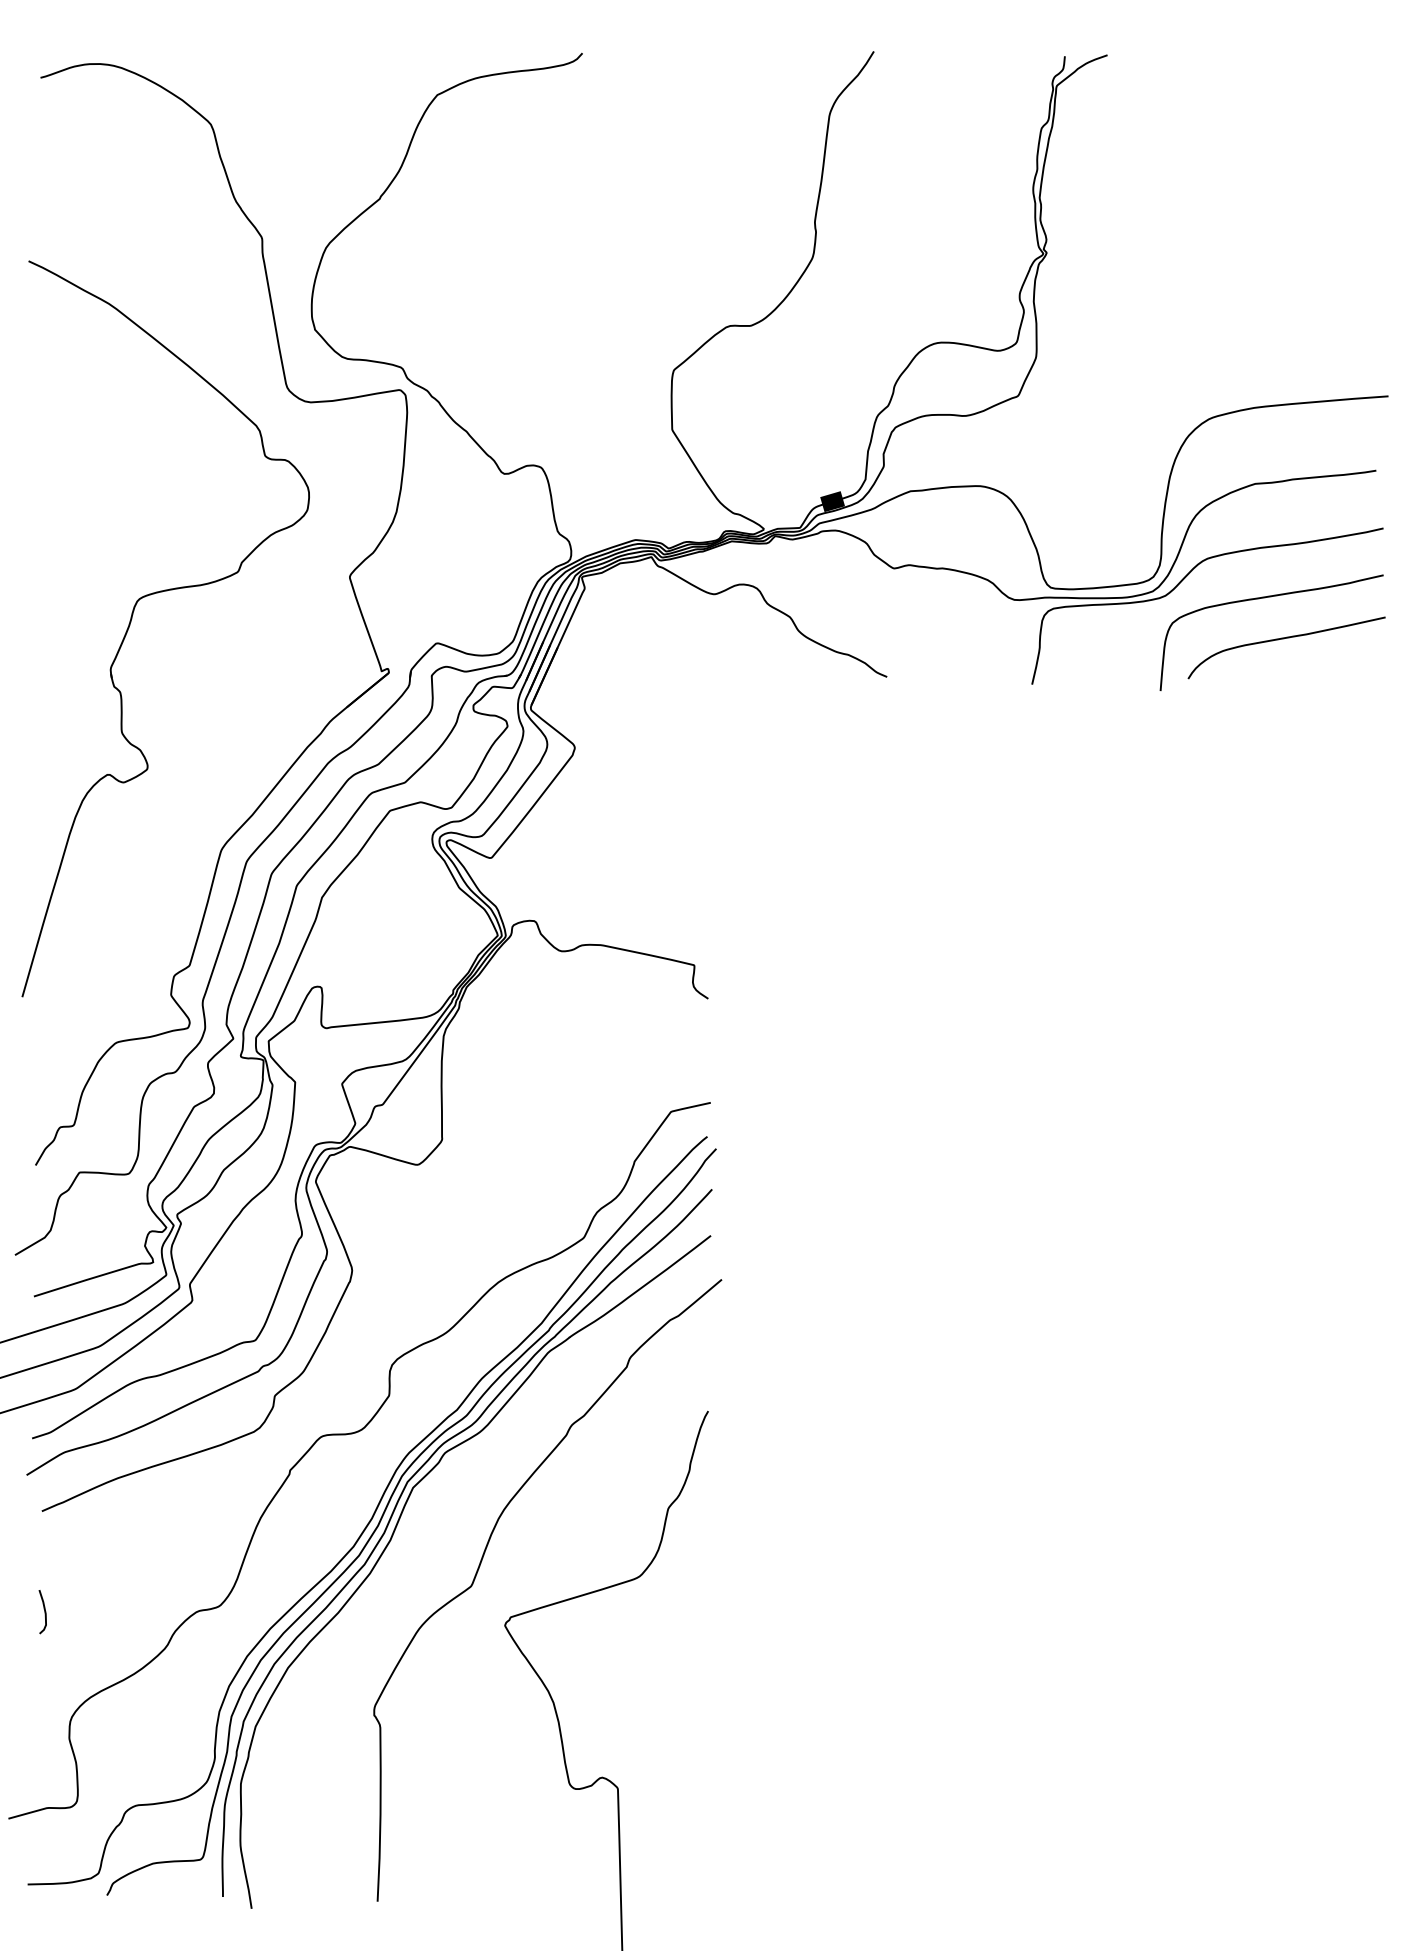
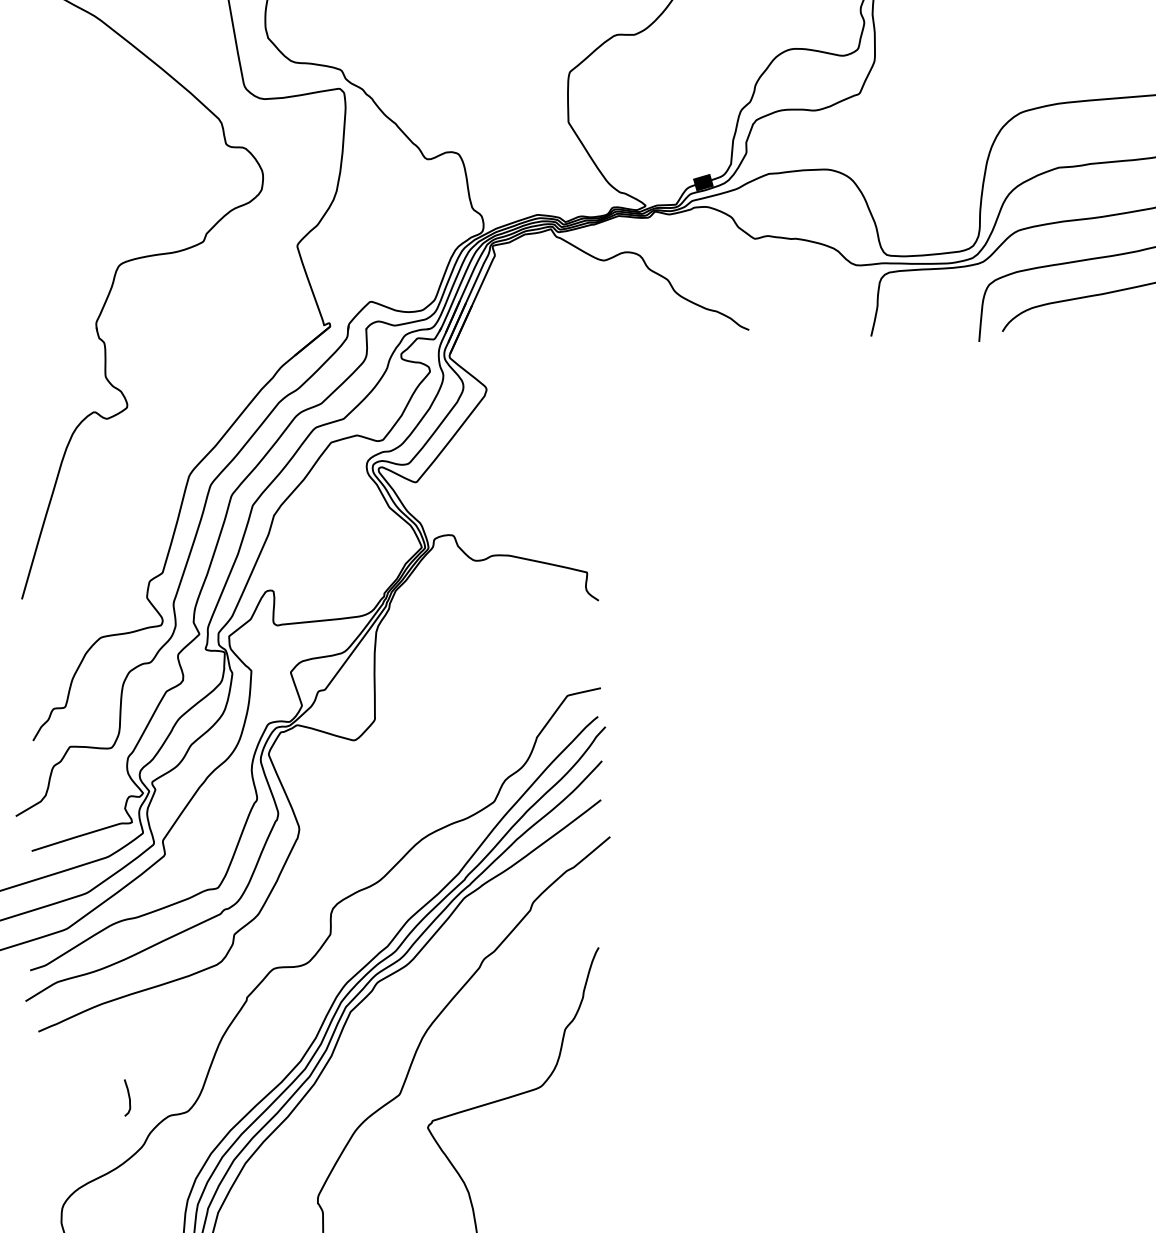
curve: (44, 1612) -> (128, 1098), moved

